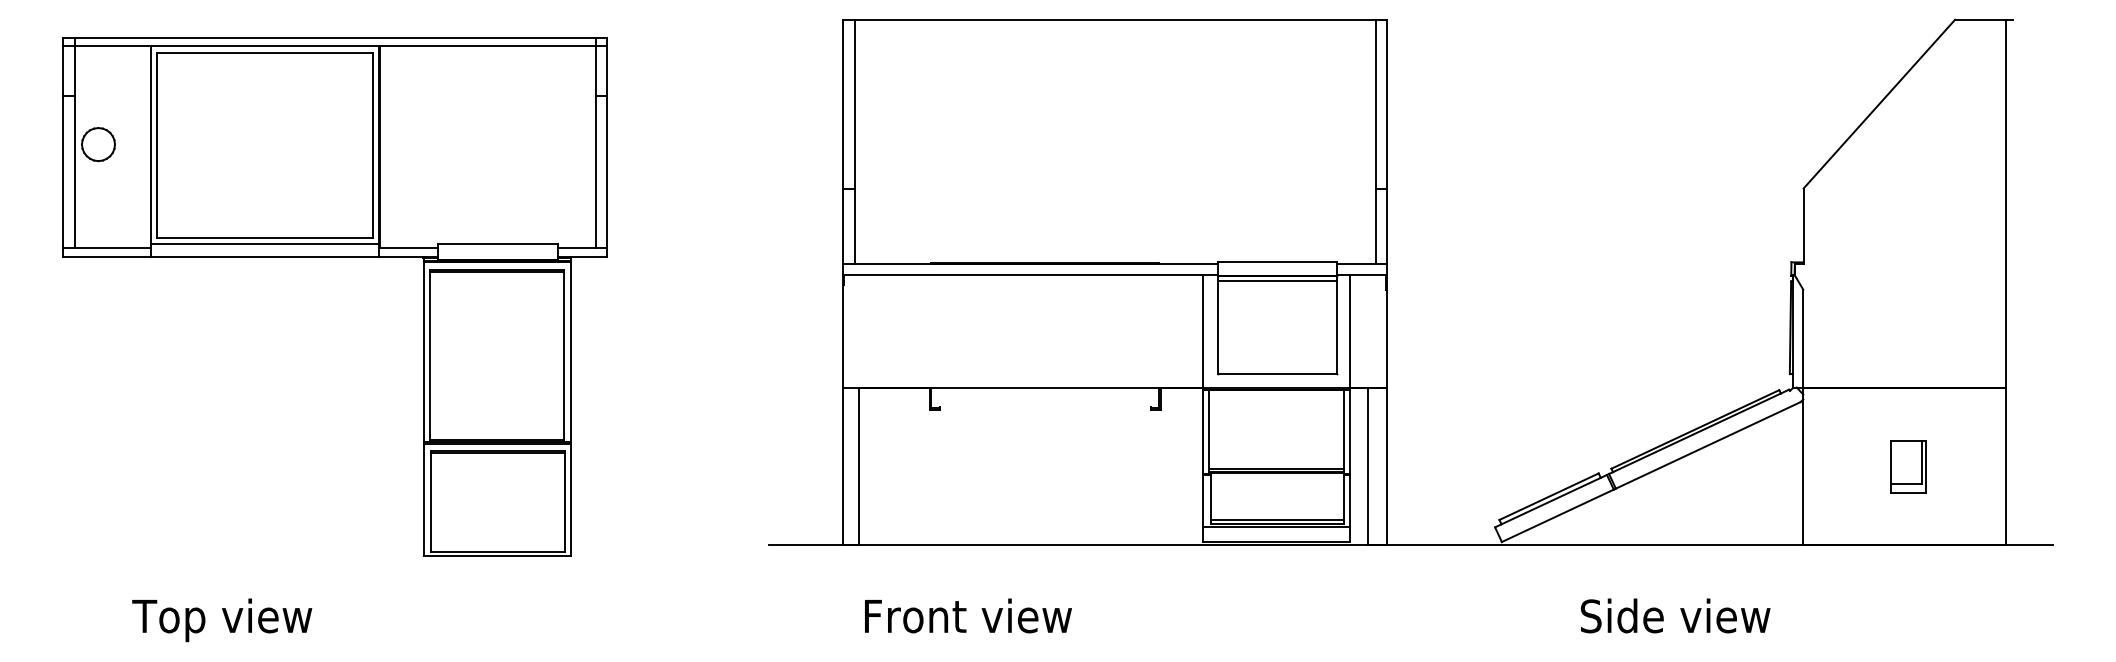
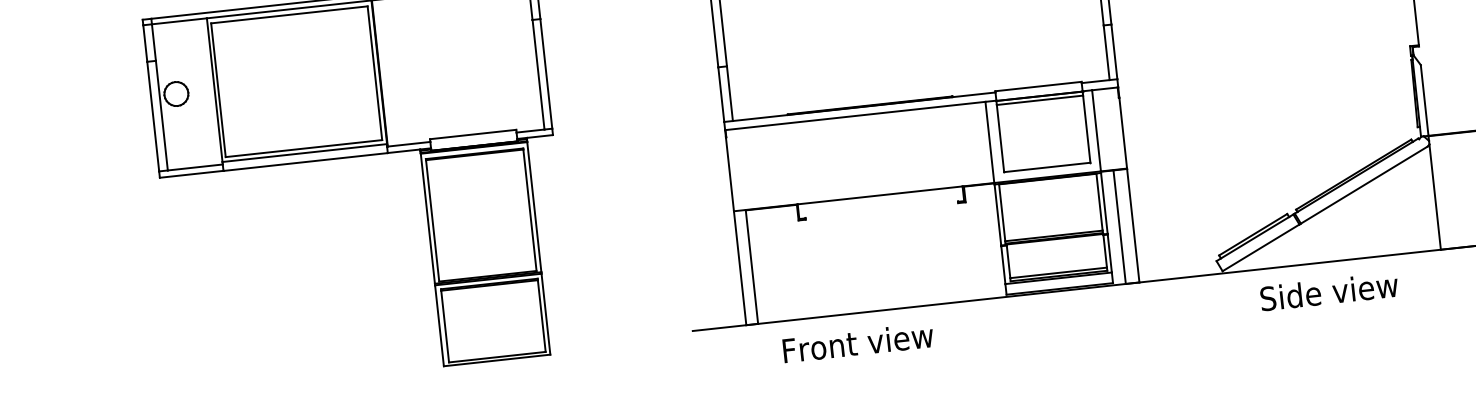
text: (968, 615) -> (858, 342), moved
text: (1675, 615) -> (1329, 291), moved

